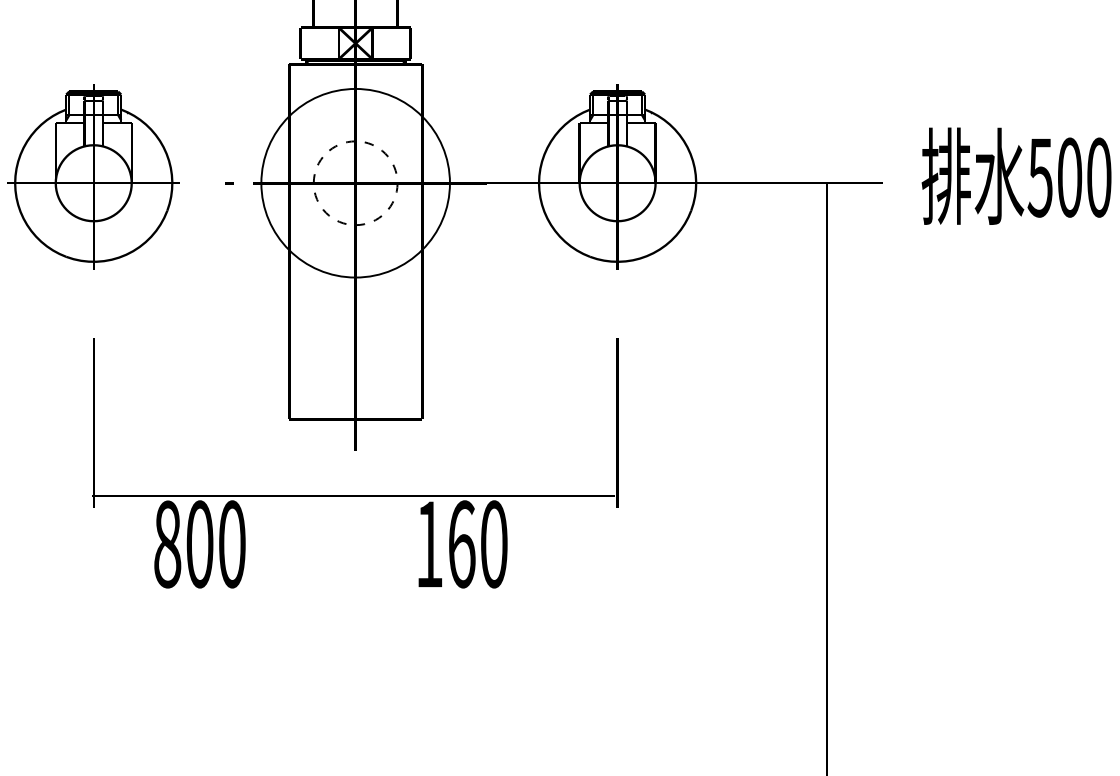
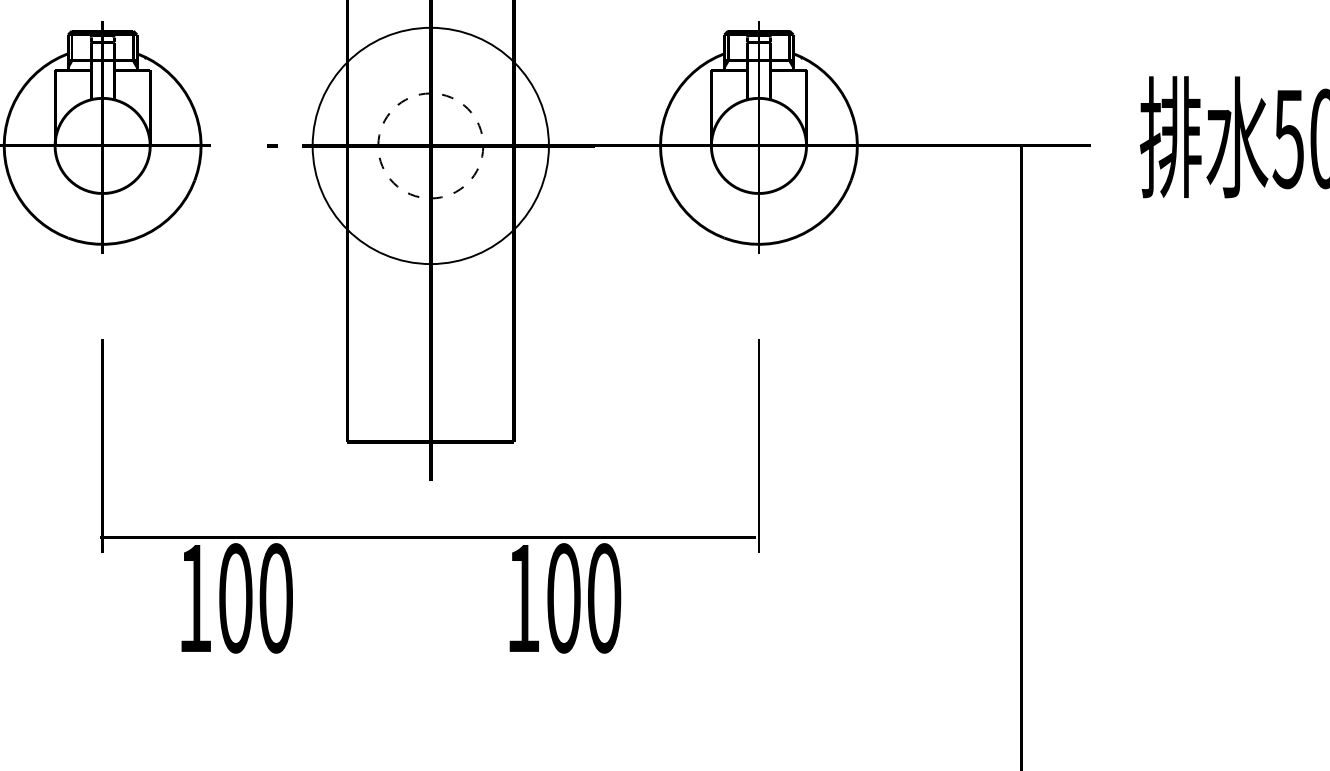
text: (167, 544) -> (195, 598), 800 -> 100
text: (461, 544) -> (563, 598), 160 -> 100

